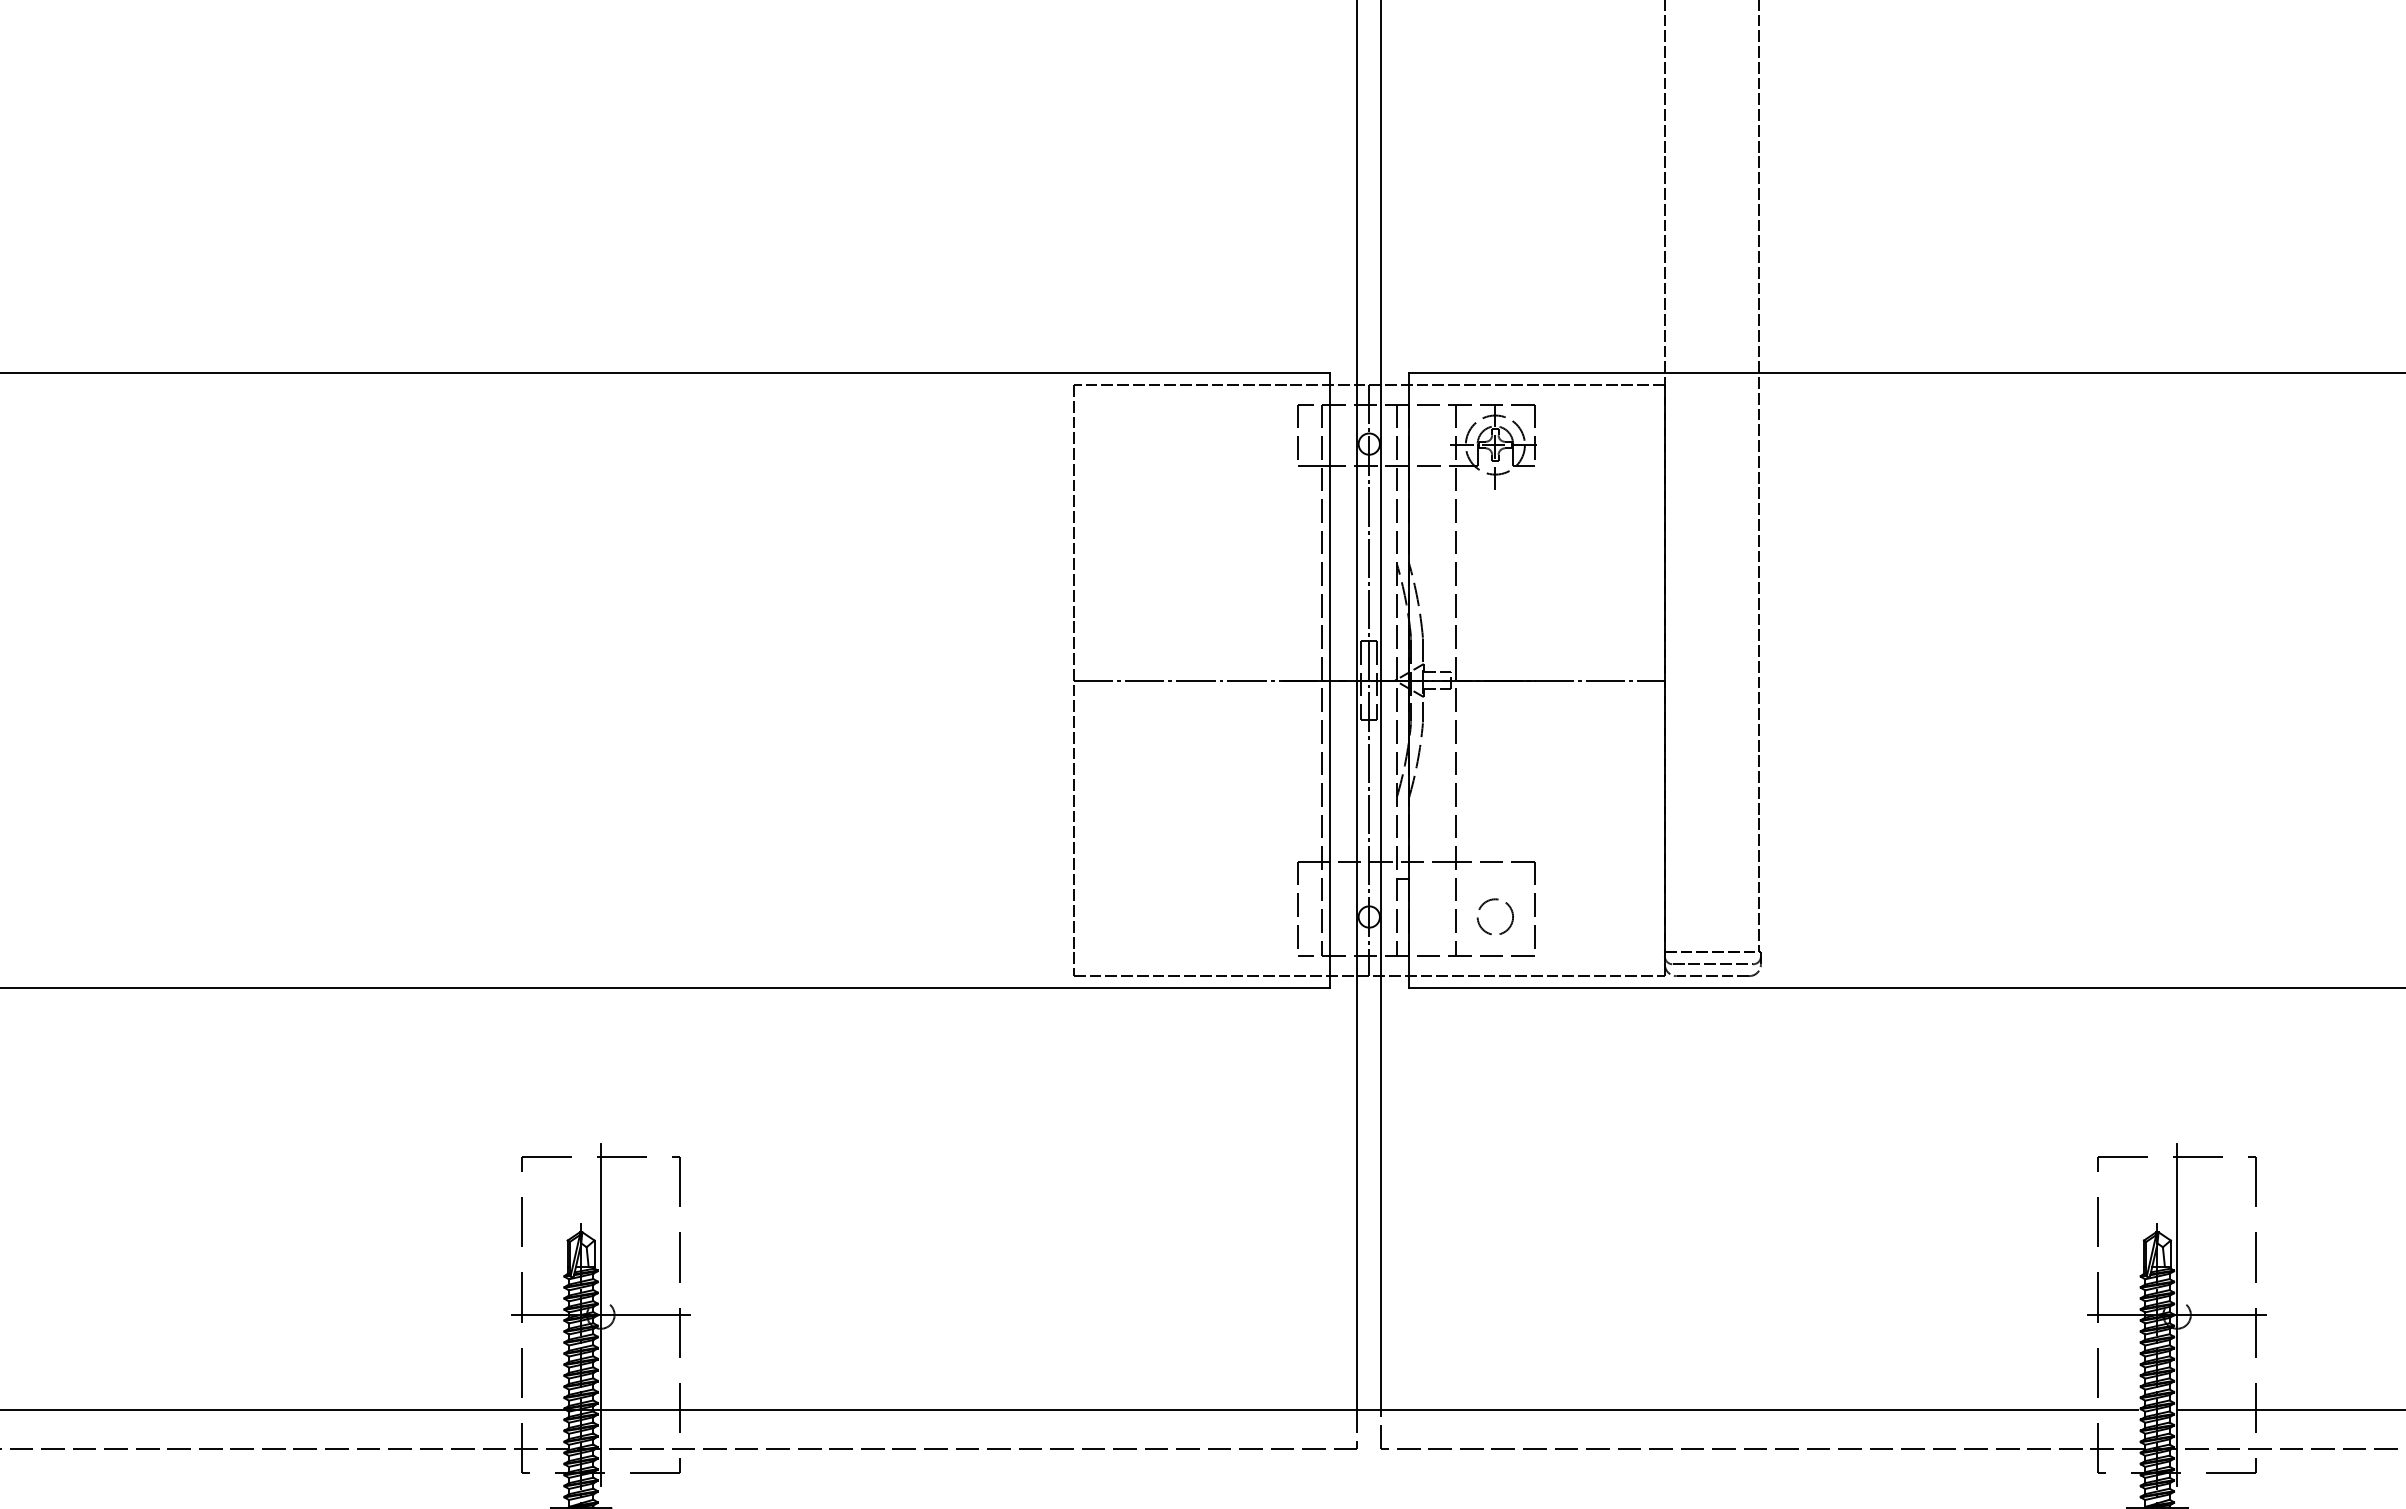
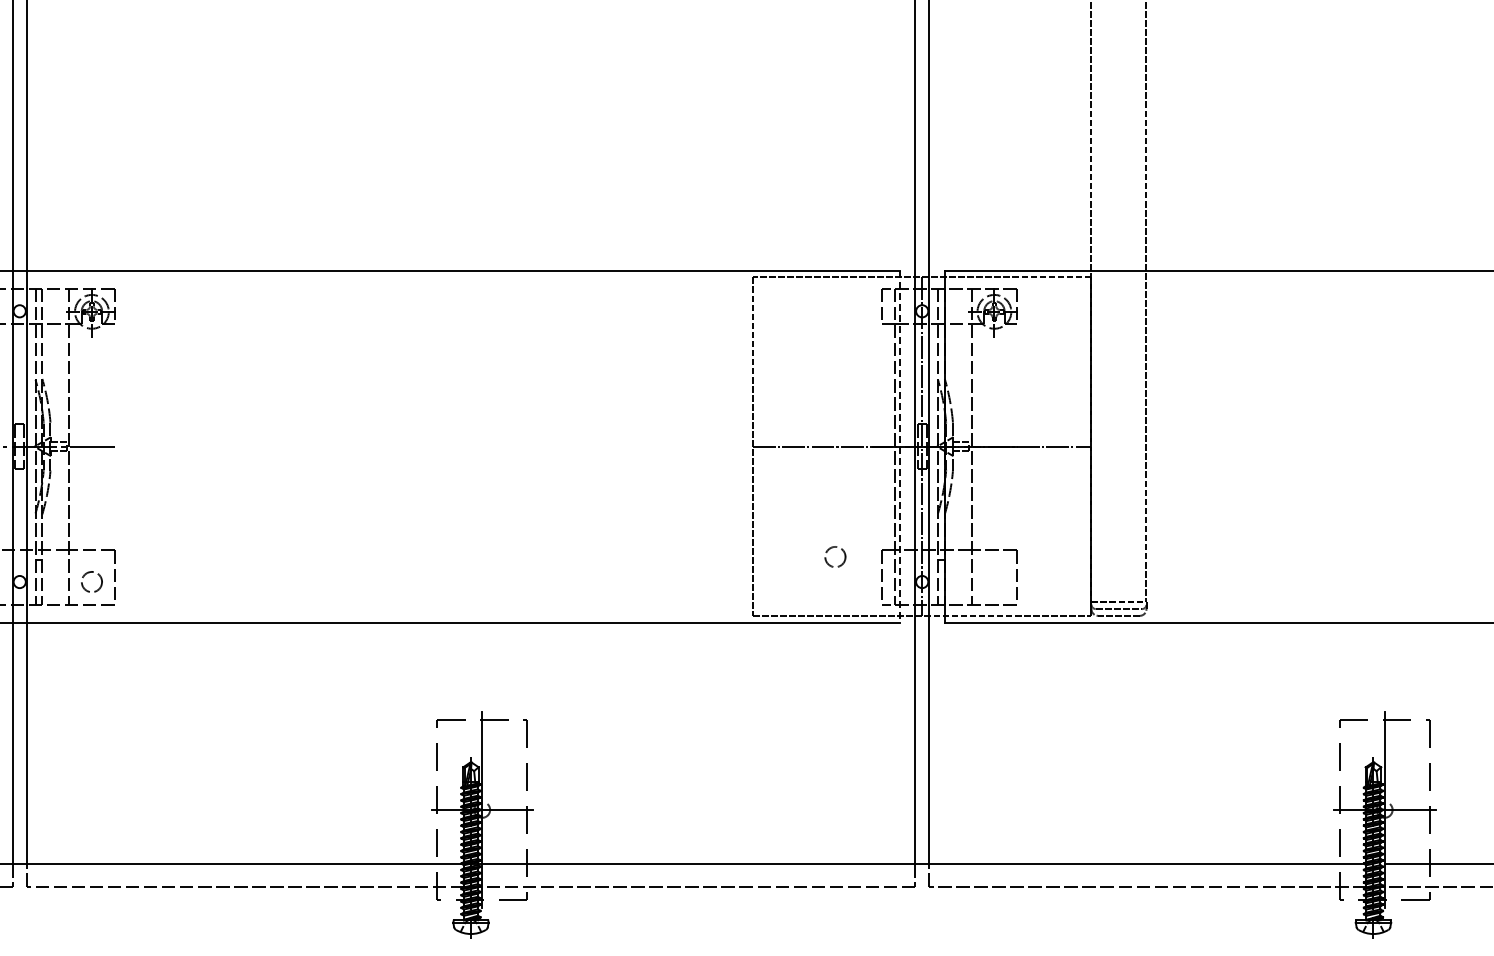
line: (1329, 680) -> (899, 446), solid -> dashed
circle: (1495, 916) -> (835, 556), moved

